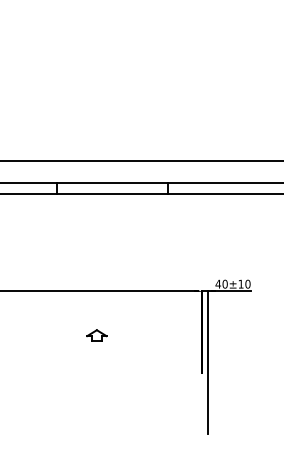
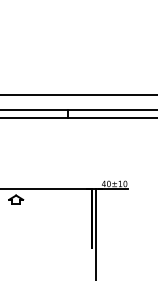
part: (96, 335) -> (15, 199), moved

